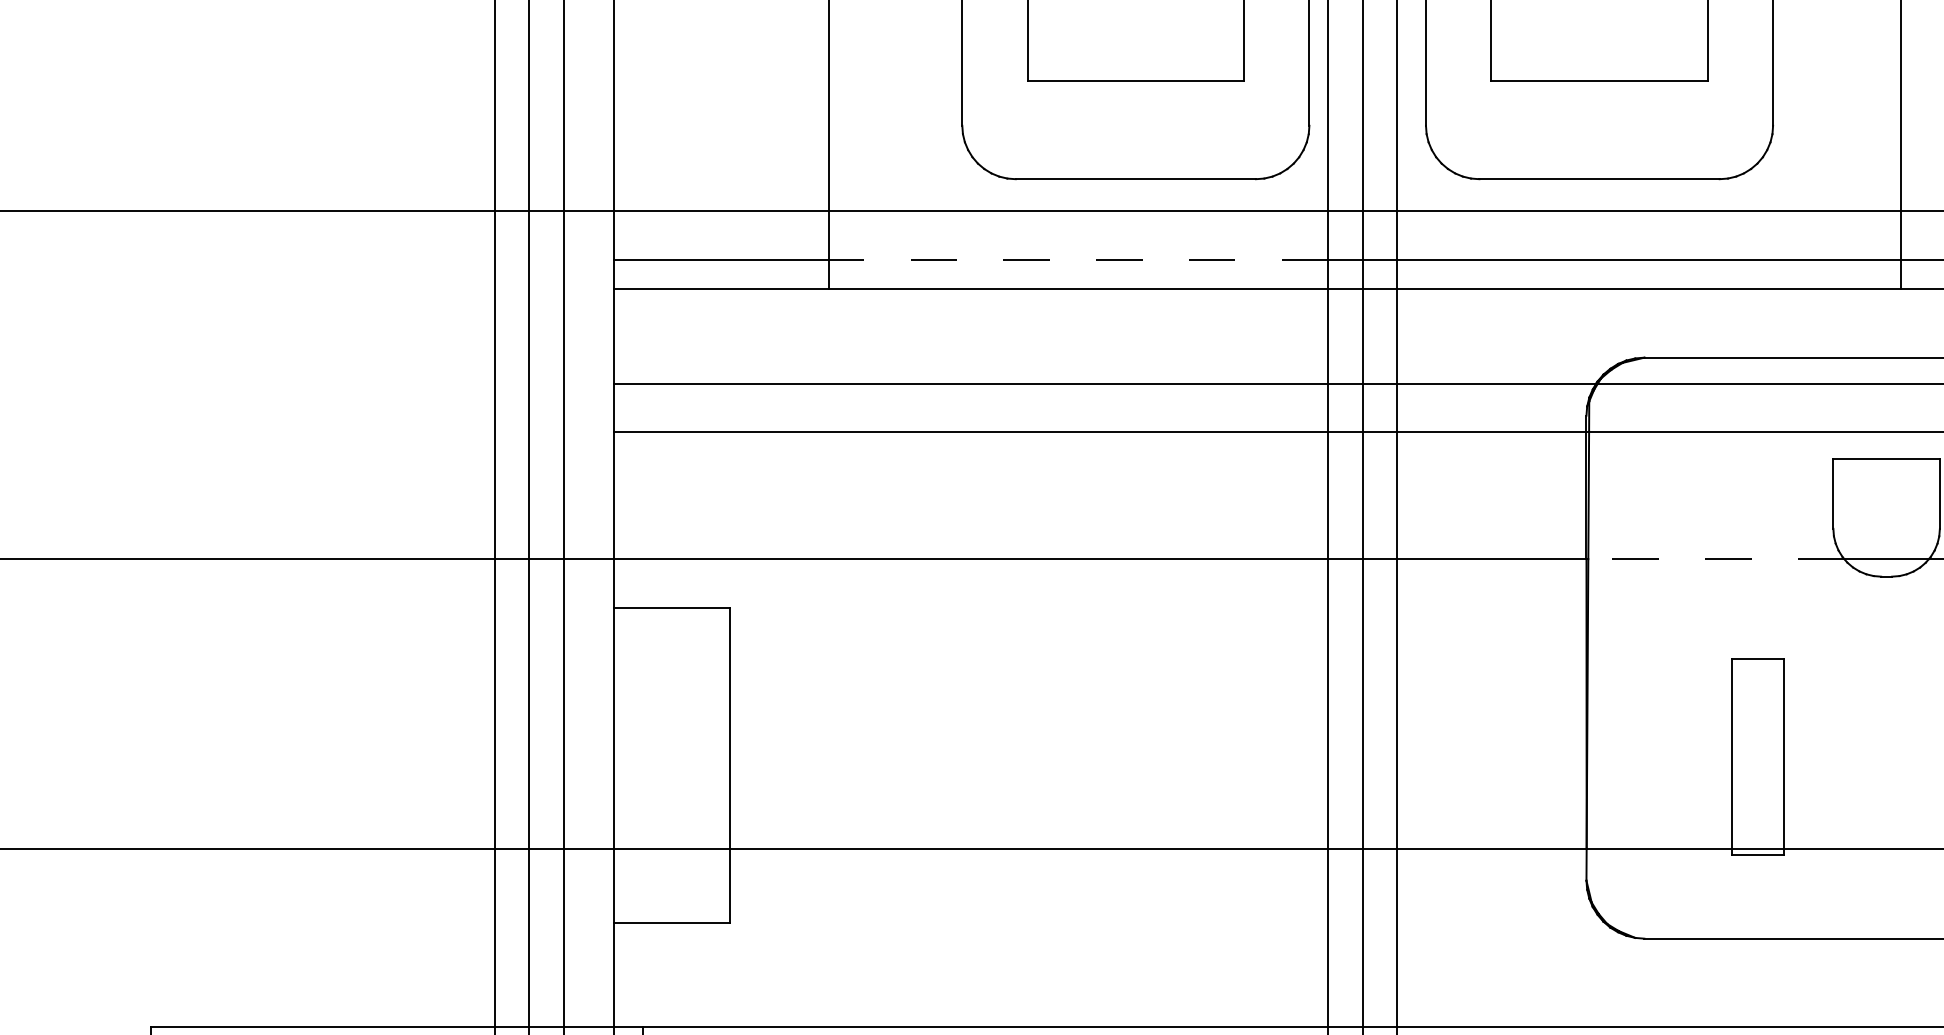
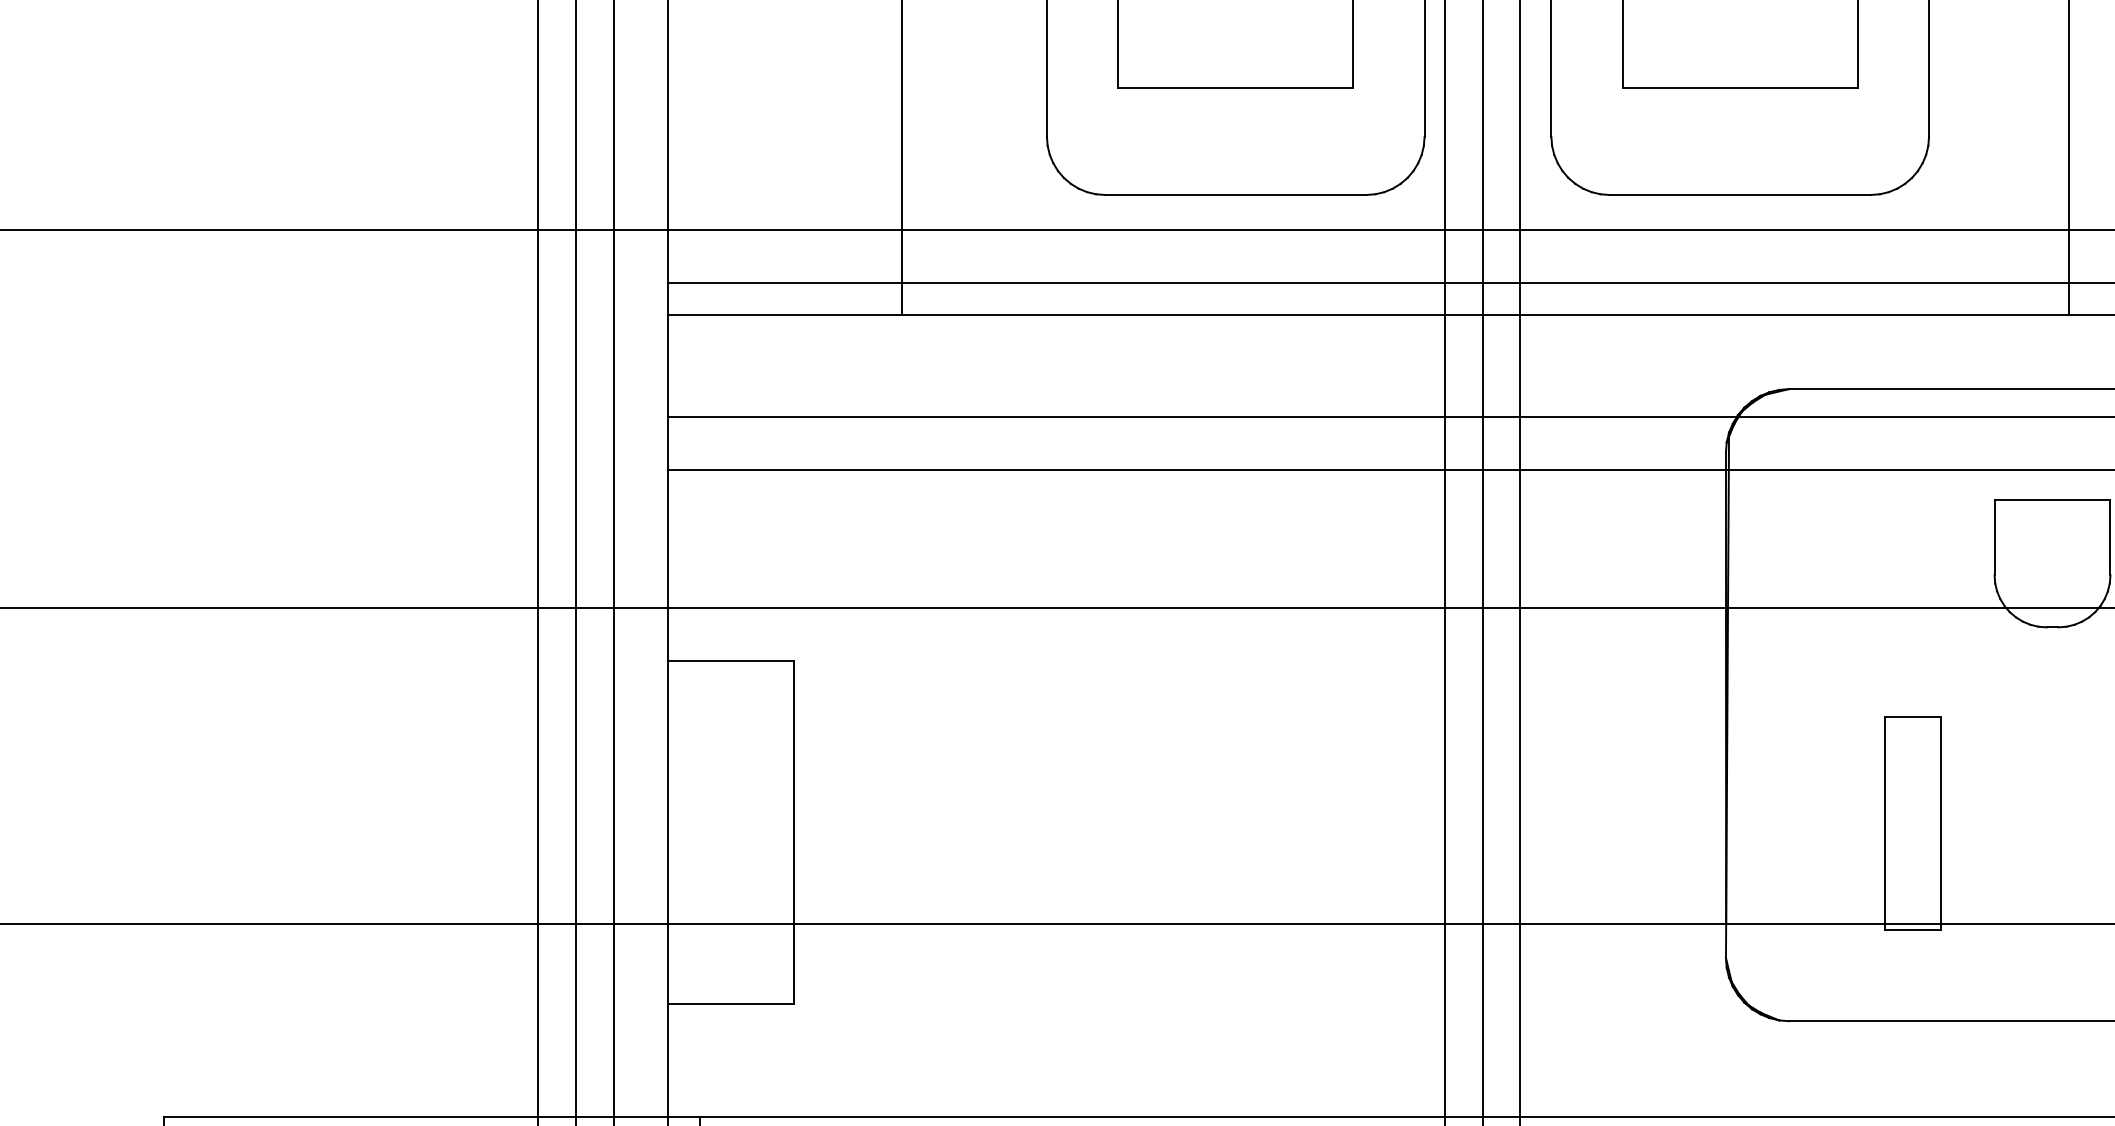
line: (1078, 260) -> (1173, 283), dashed -> solid
line: (1716, 559) -> (1867, 608), dashed -> solid

